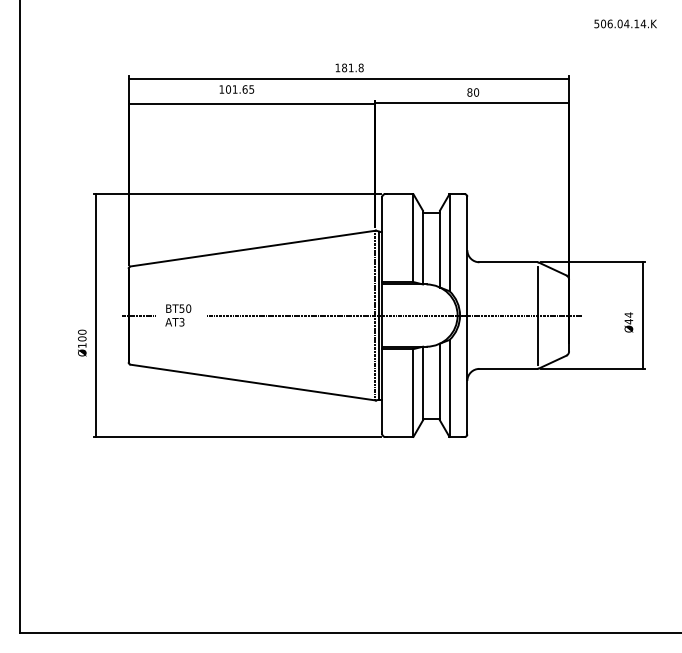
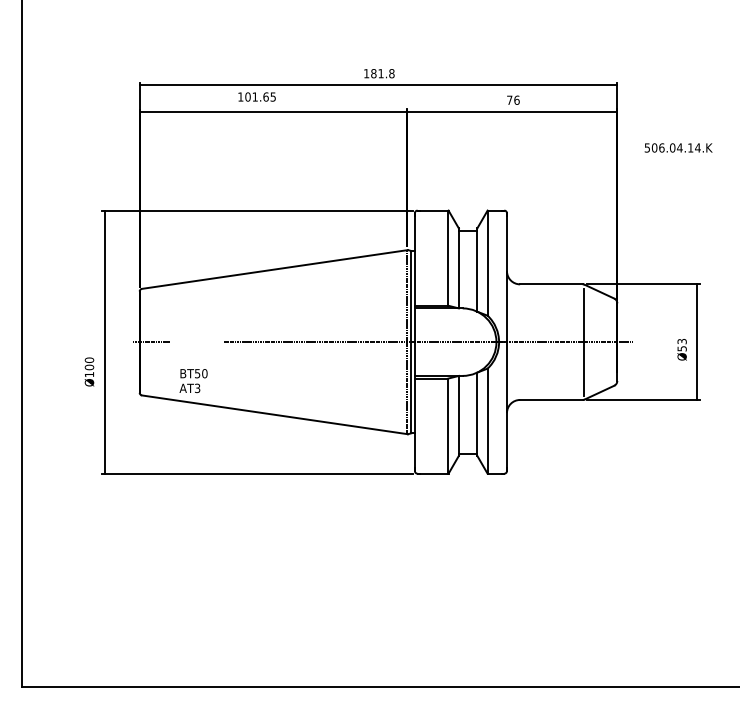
text: (625, 23) -> (678, 147), moved
text: (473, 91) -> (513, 99), 80 -> 76
text: (178, 314) -> (193, 380), moved
text: (628, 317) -> (681, 344), Ø44 -> Ø53

